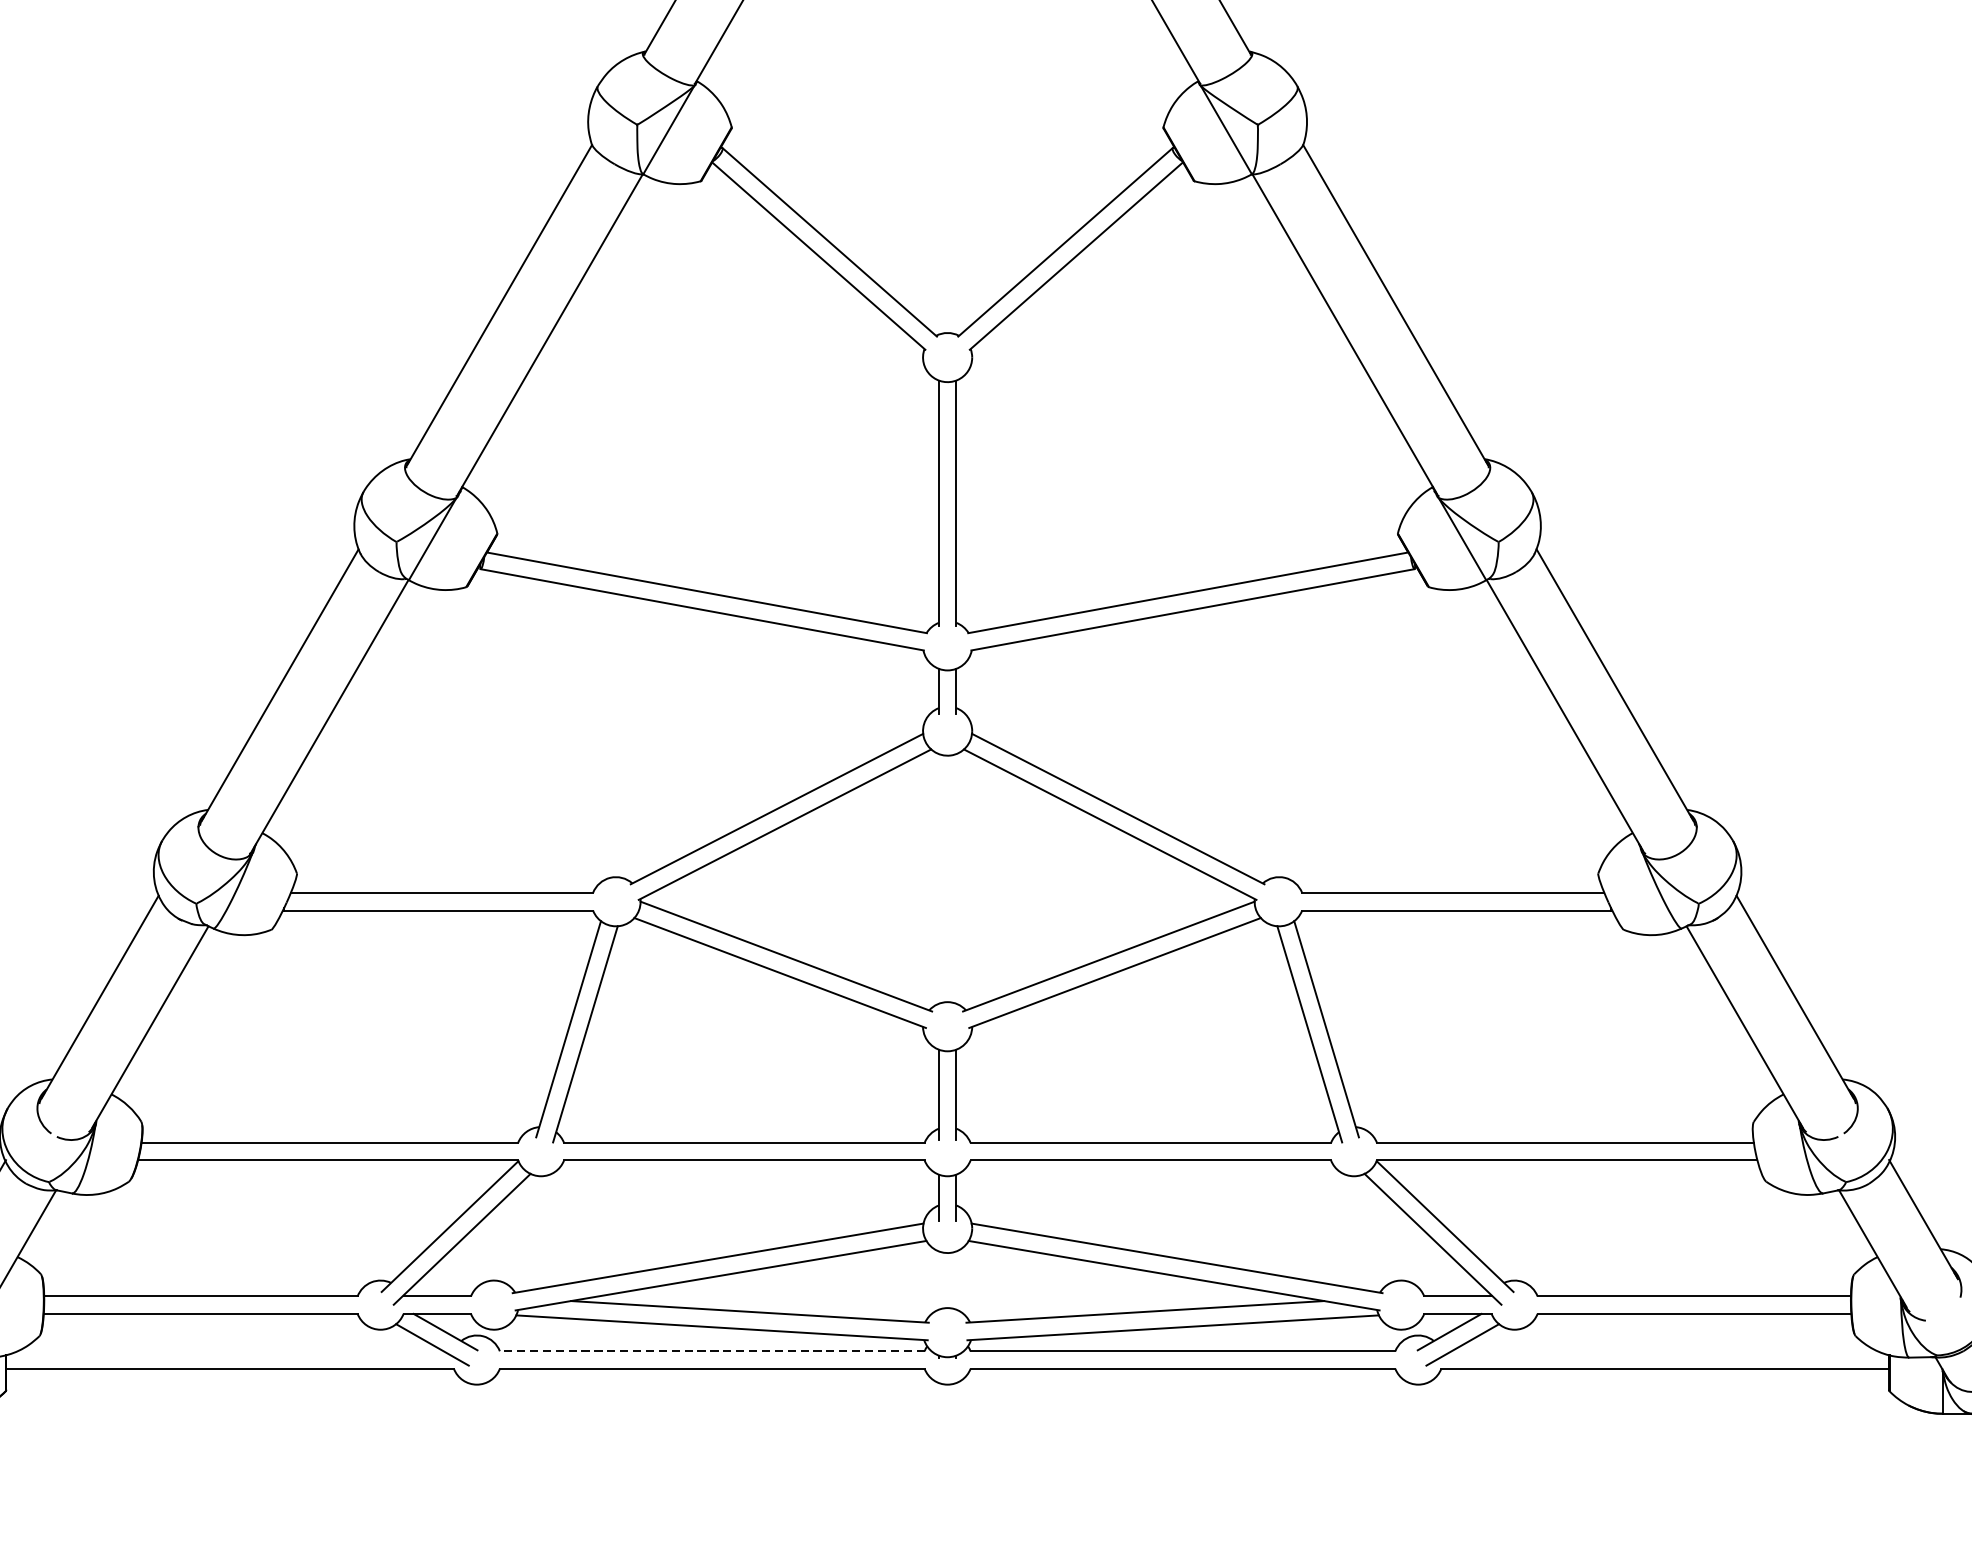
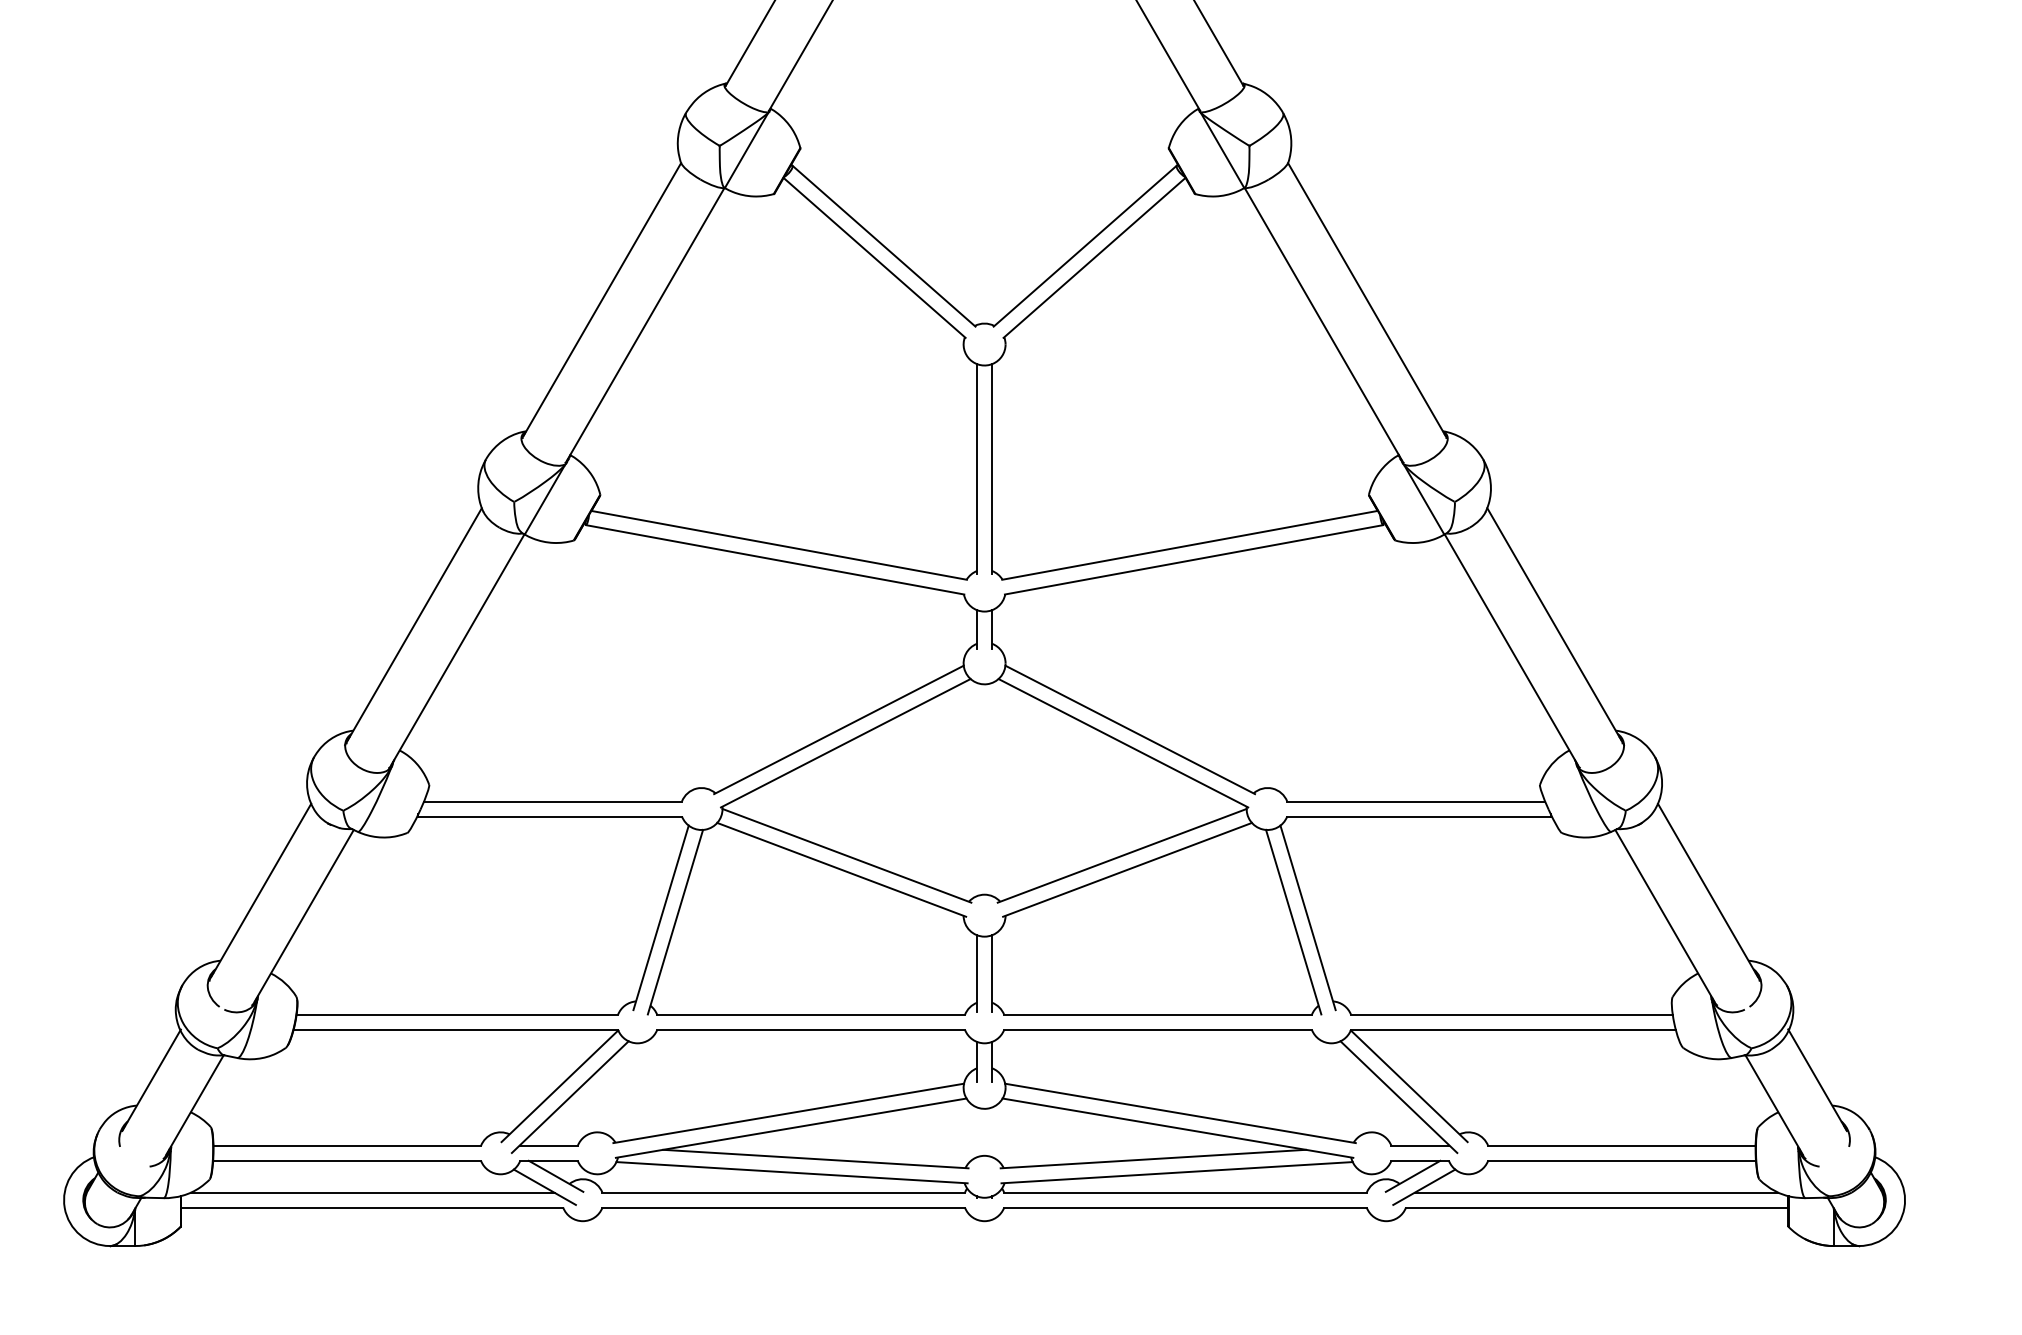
line: (230, 1351) -> (372, 1192), added
line: (712, 1351) -> (783, 1192), dashed -> solid
line: (1664, 1351) -> (1596, 1192), added

